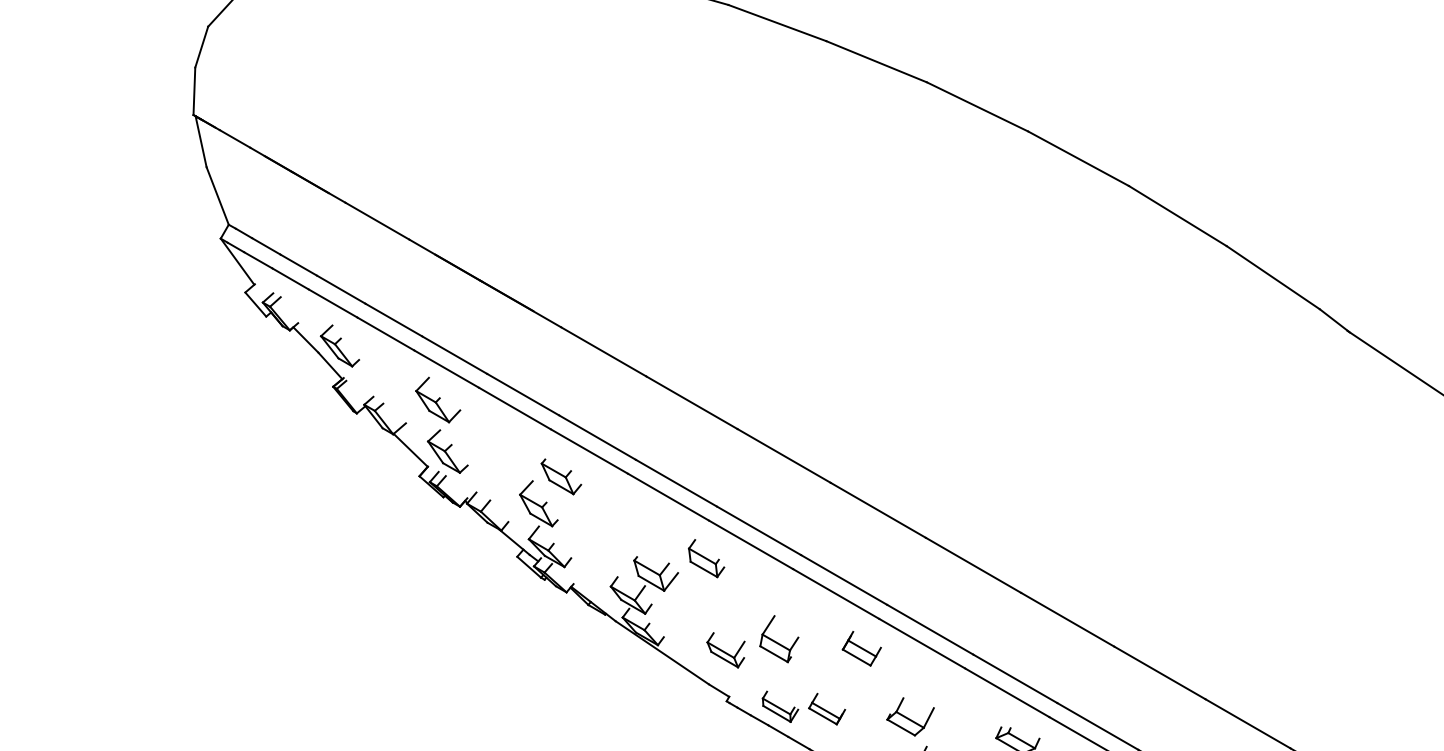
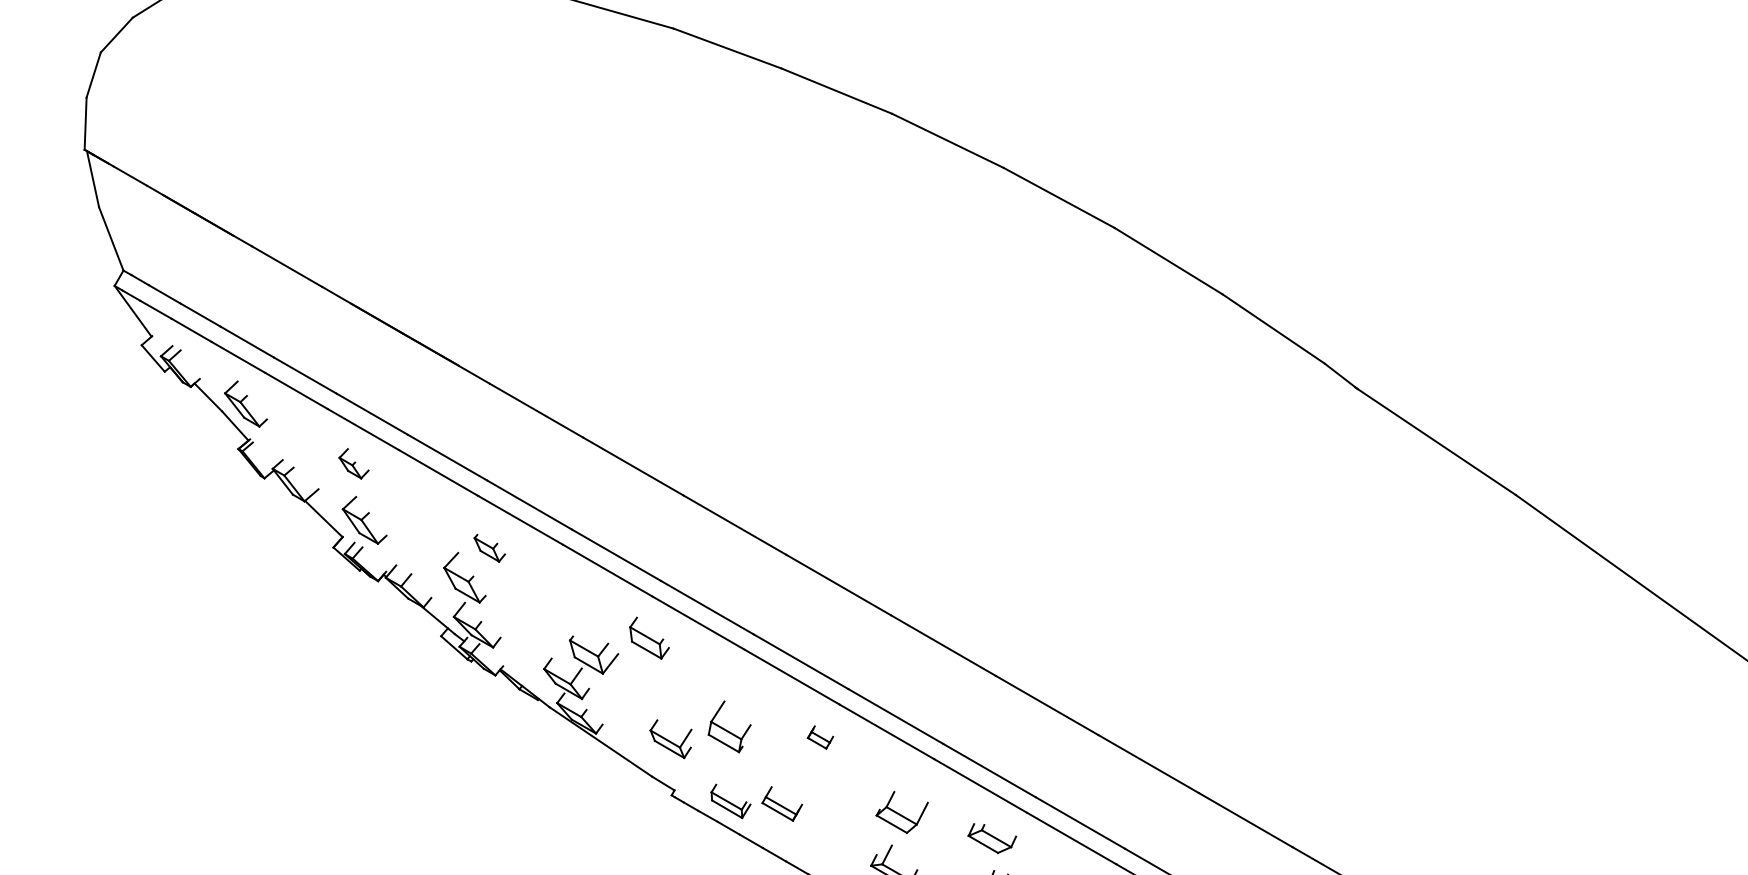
part: (437, 399) -> (353, 463), size x0.6
part: (561, 477) -> (489, 548), size x0.7
part: (861, 648) -> (820, 737), size x0.6
part: (909, 716) -> (901, 812), moved

